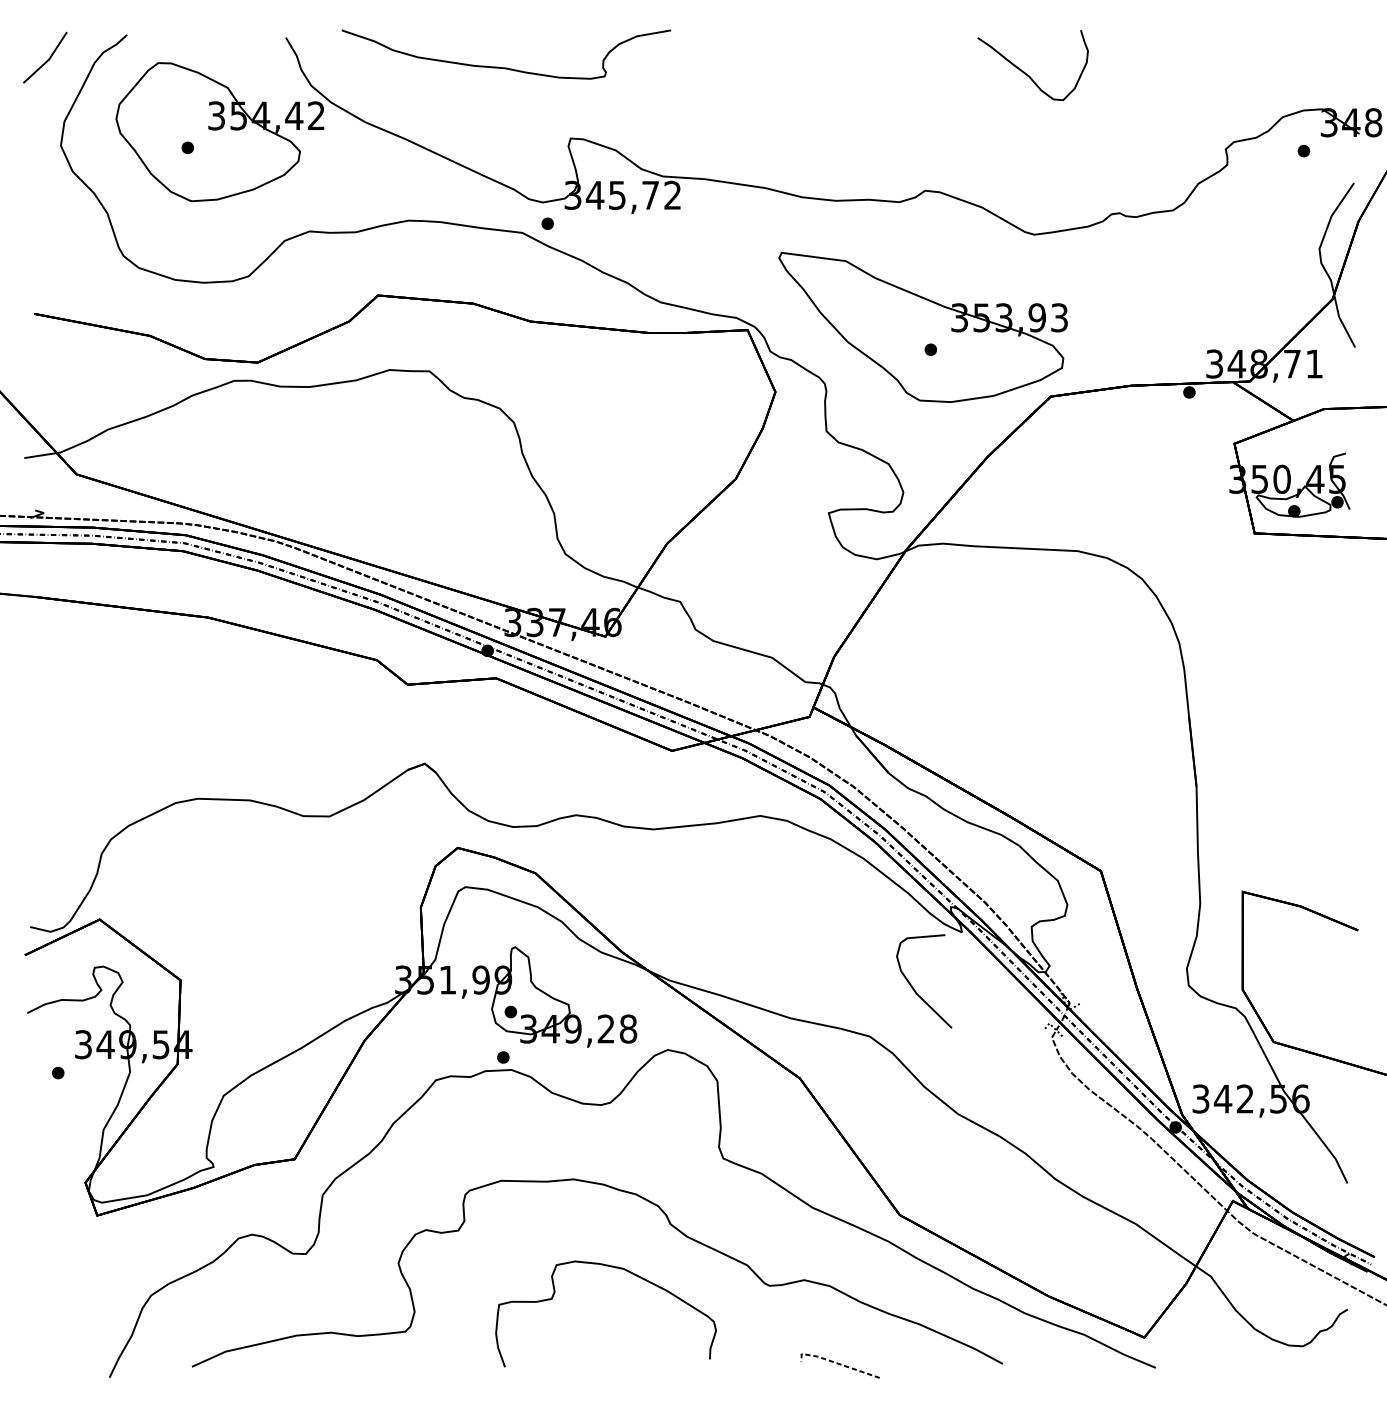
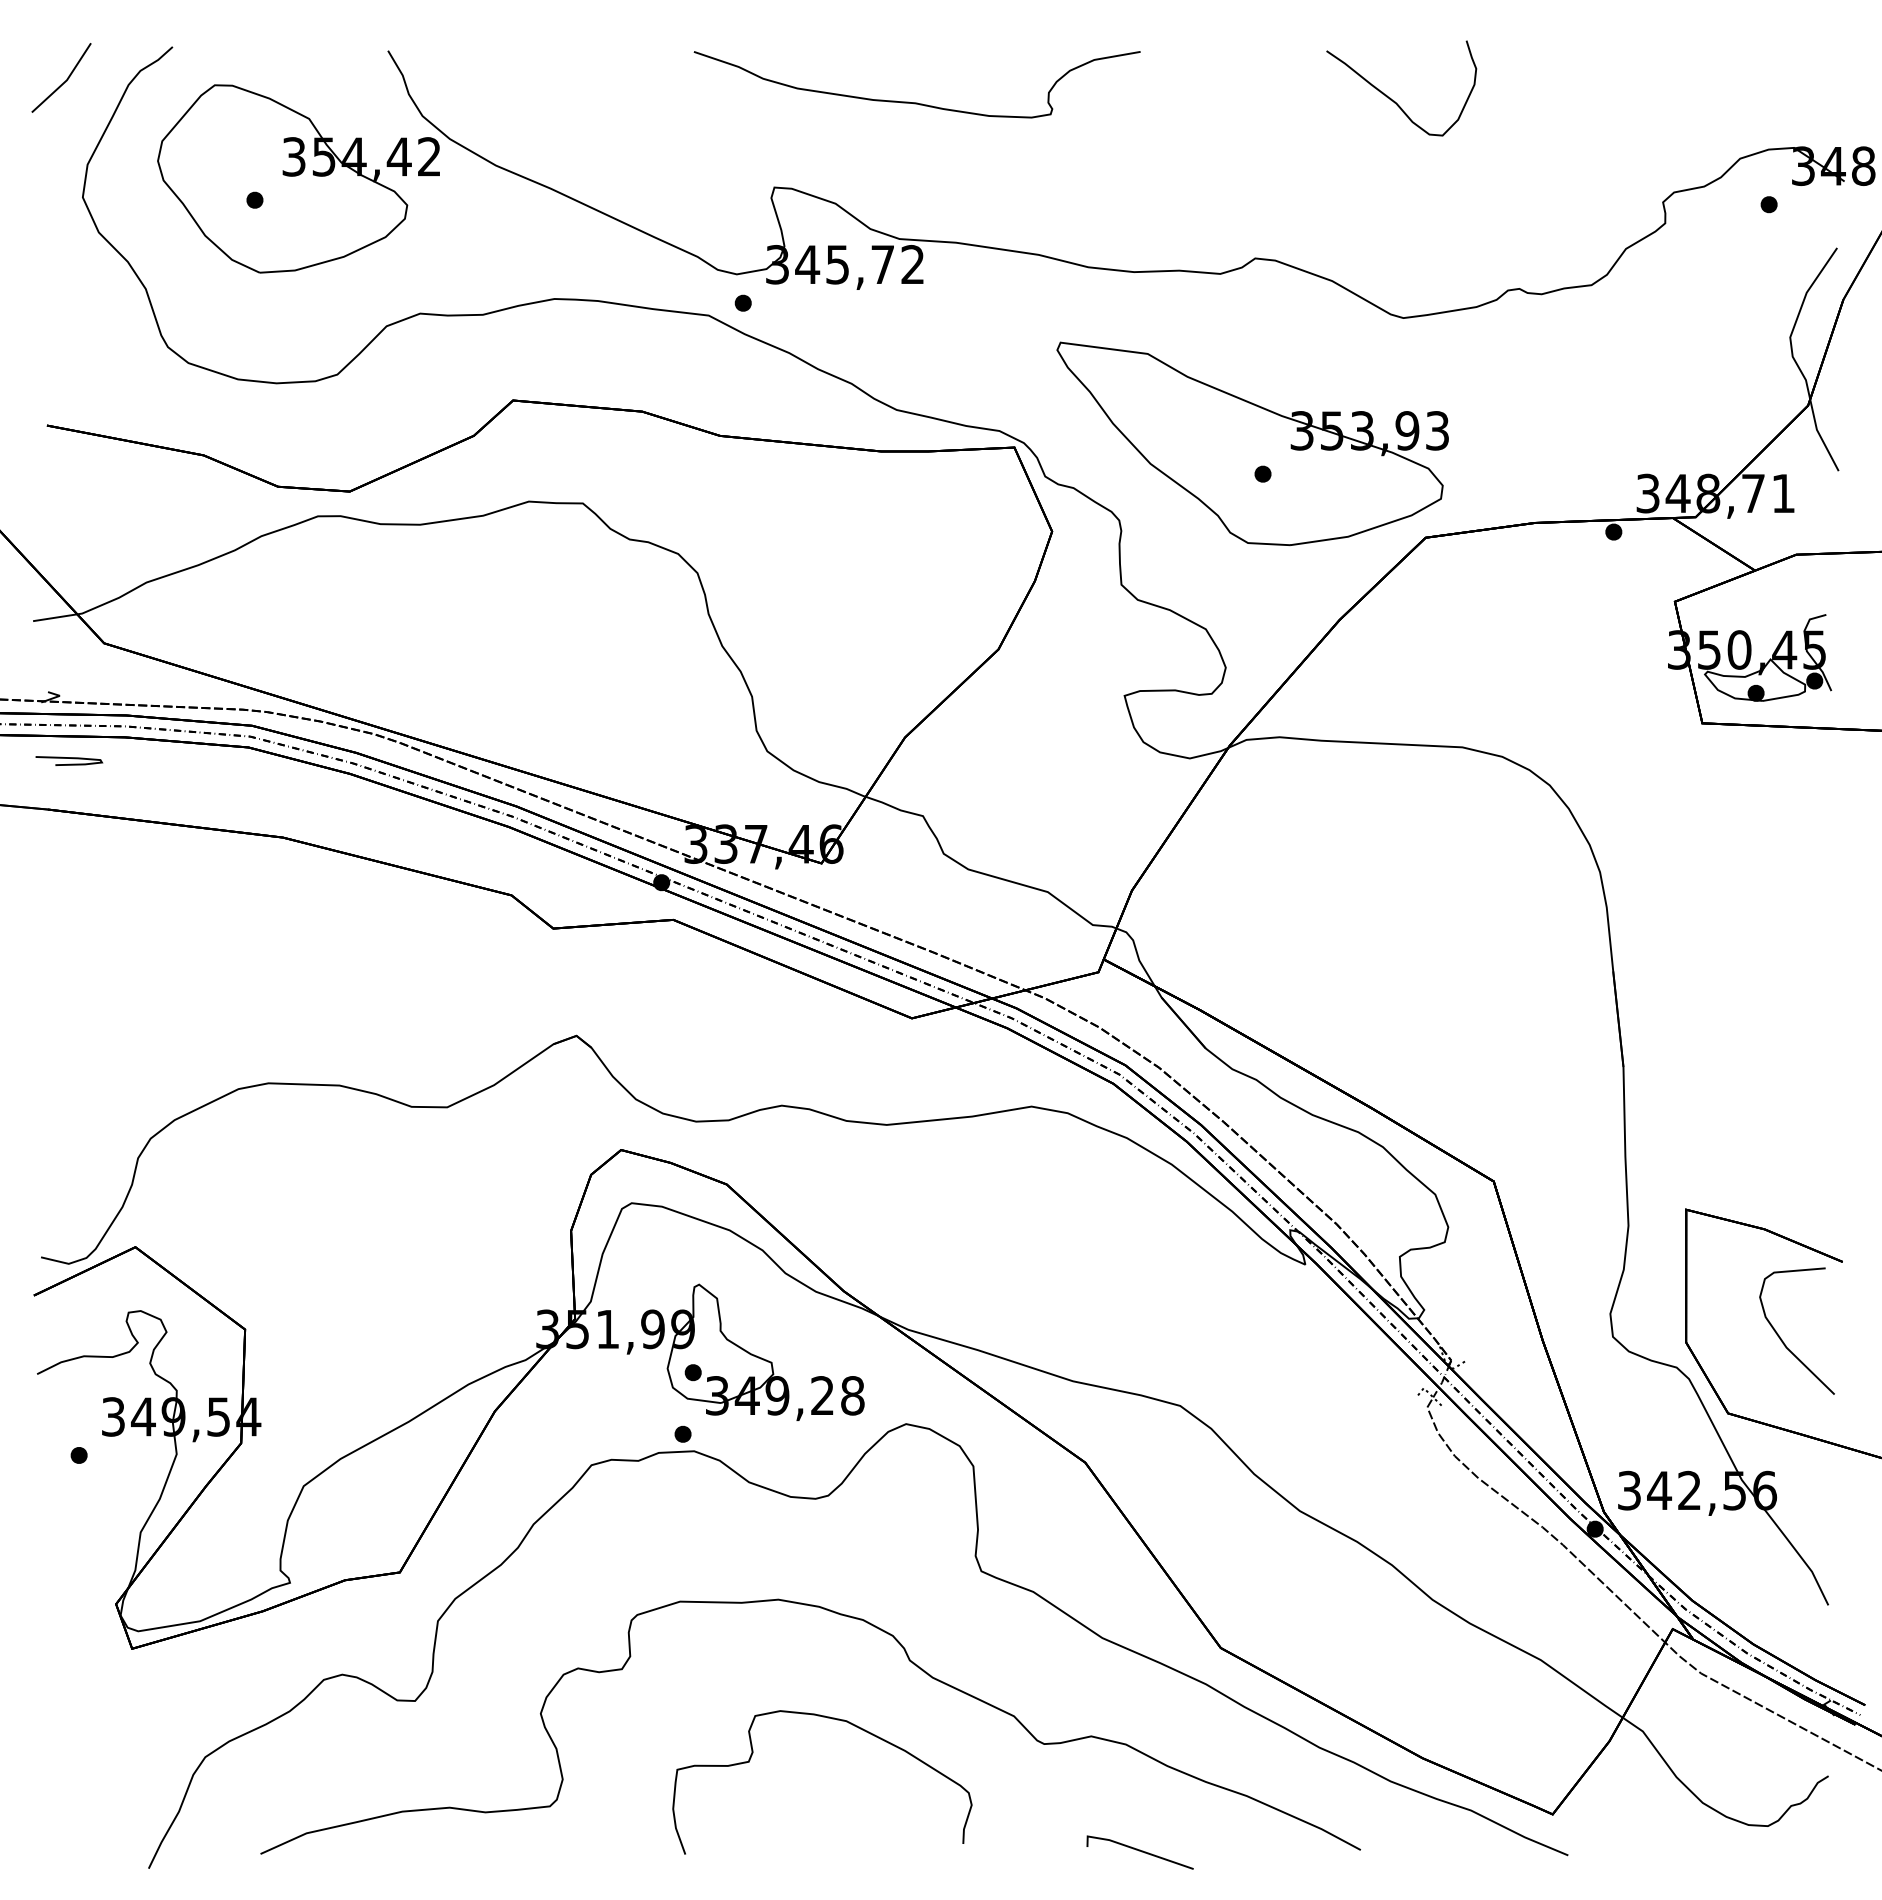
curve: (505, 67) -> (916, 102), moved
curve: (51, 559) -> (69, 758), added
curve: (913, 987) -> (1782, 1339), moved
line: (836, 1362) -> (1134, 1848), dashed -> solid

